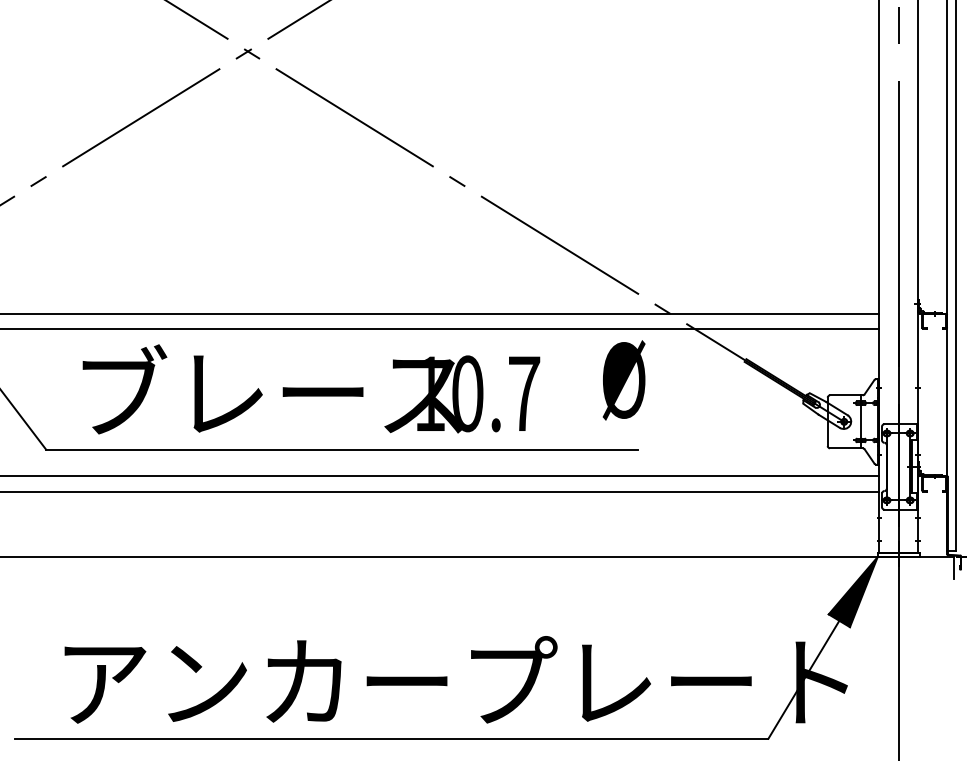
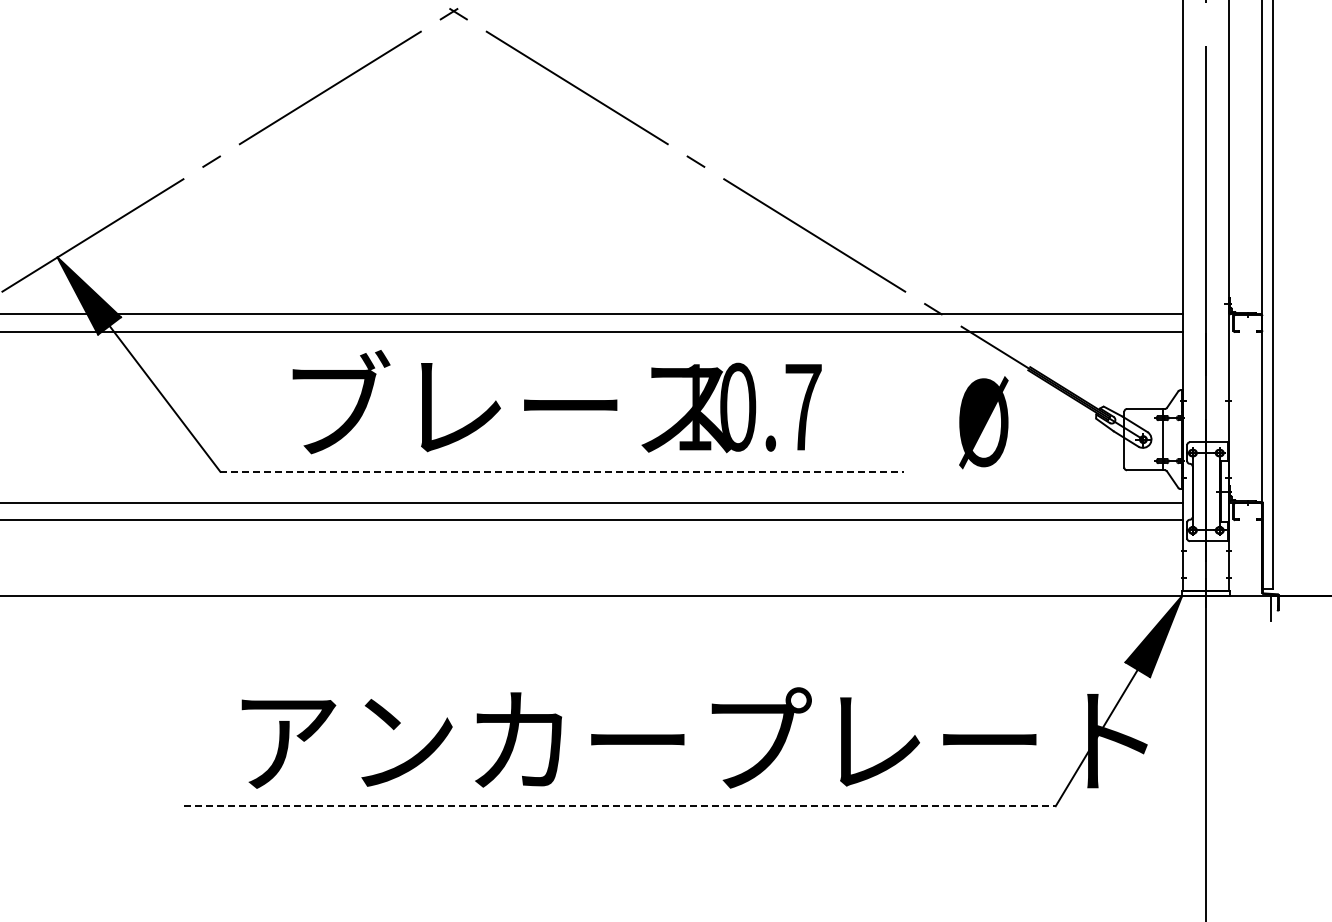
text: (623, 380) -> (983, 422), moved
text: (310, 389) -> (556, 402), moved
line: (341, 449) -> (562, 471), solid -> dashed
line: (392, 739) -> (620, 806), solid -> dashed

